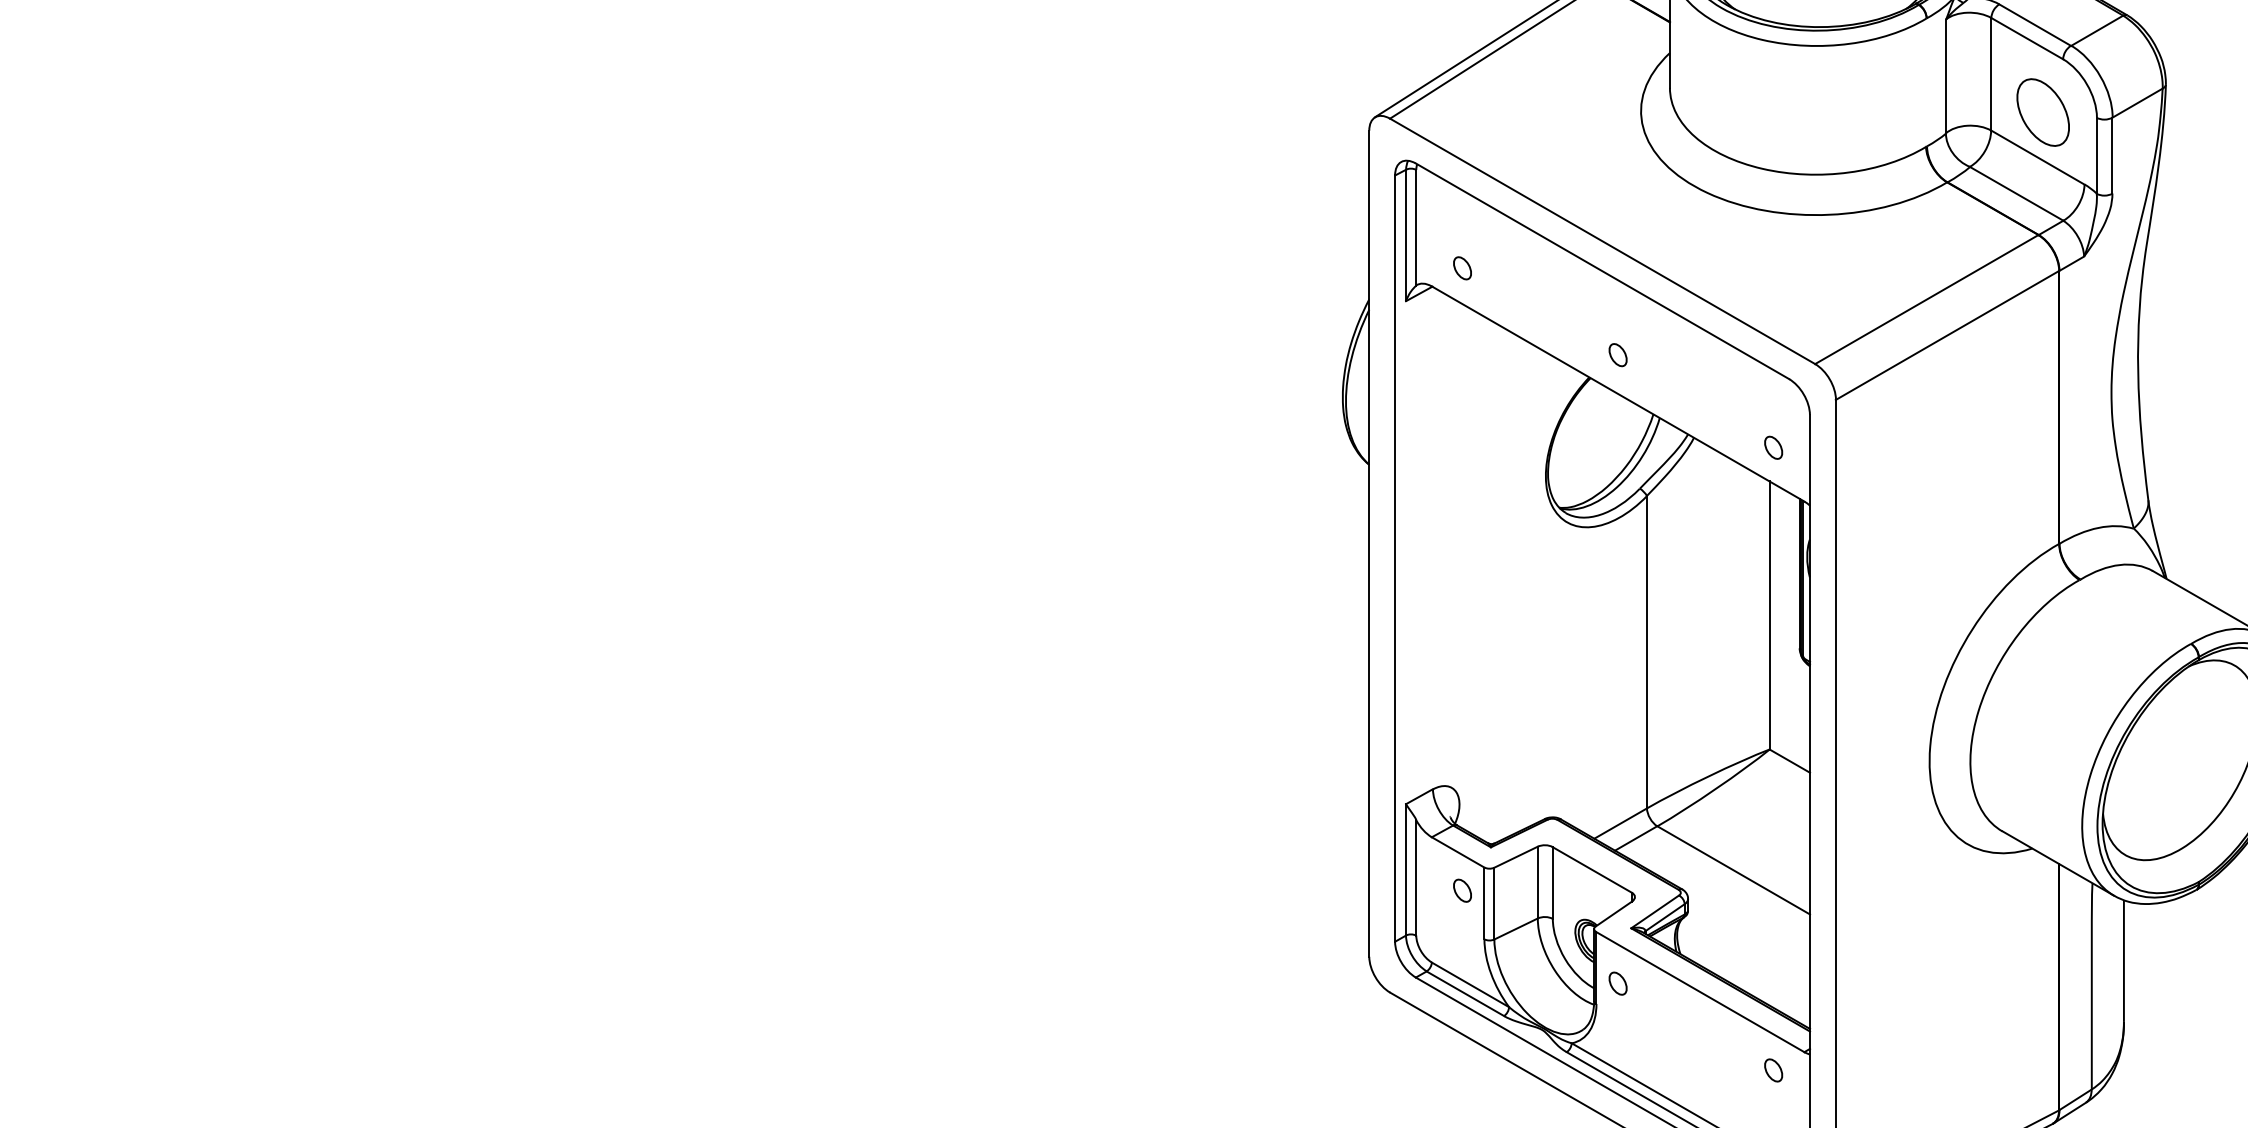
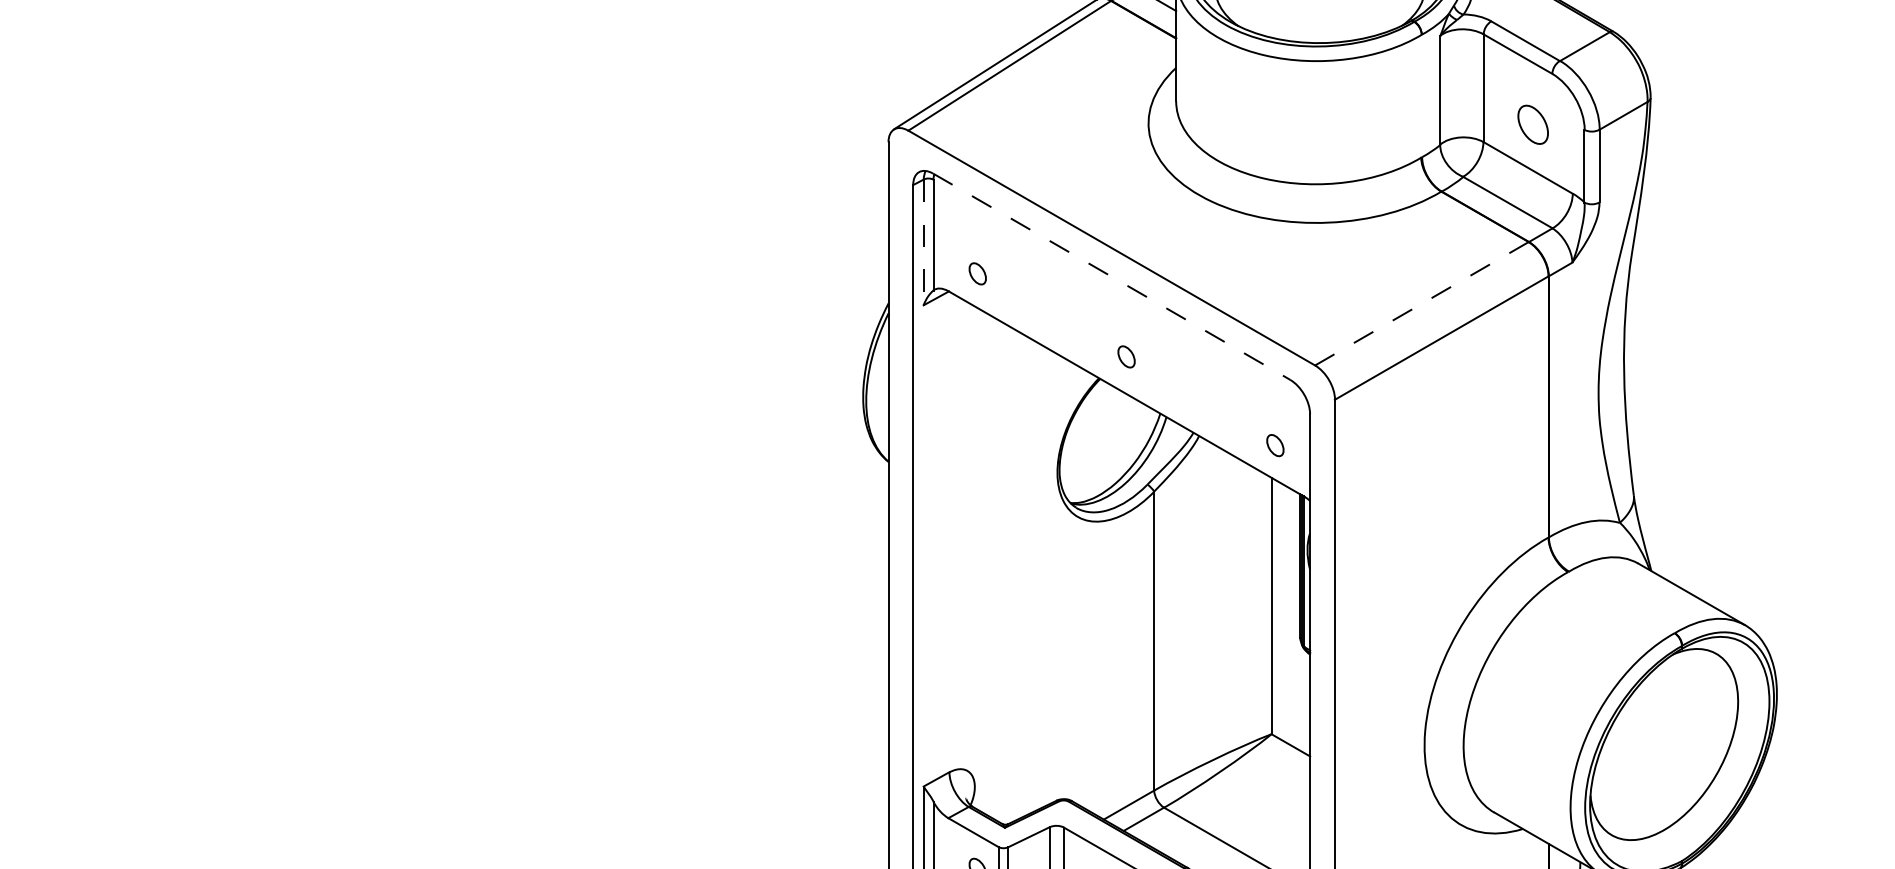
part: (2042, 112) -> (1532, 124), size x0.6
line: (1406, 235) -> (924, 242), solid -> dashed
line: (1602, 271) -> (1111, 276), solid -> dashed
line: (1926, 299) -> (1421, 303), solid -> dashed

